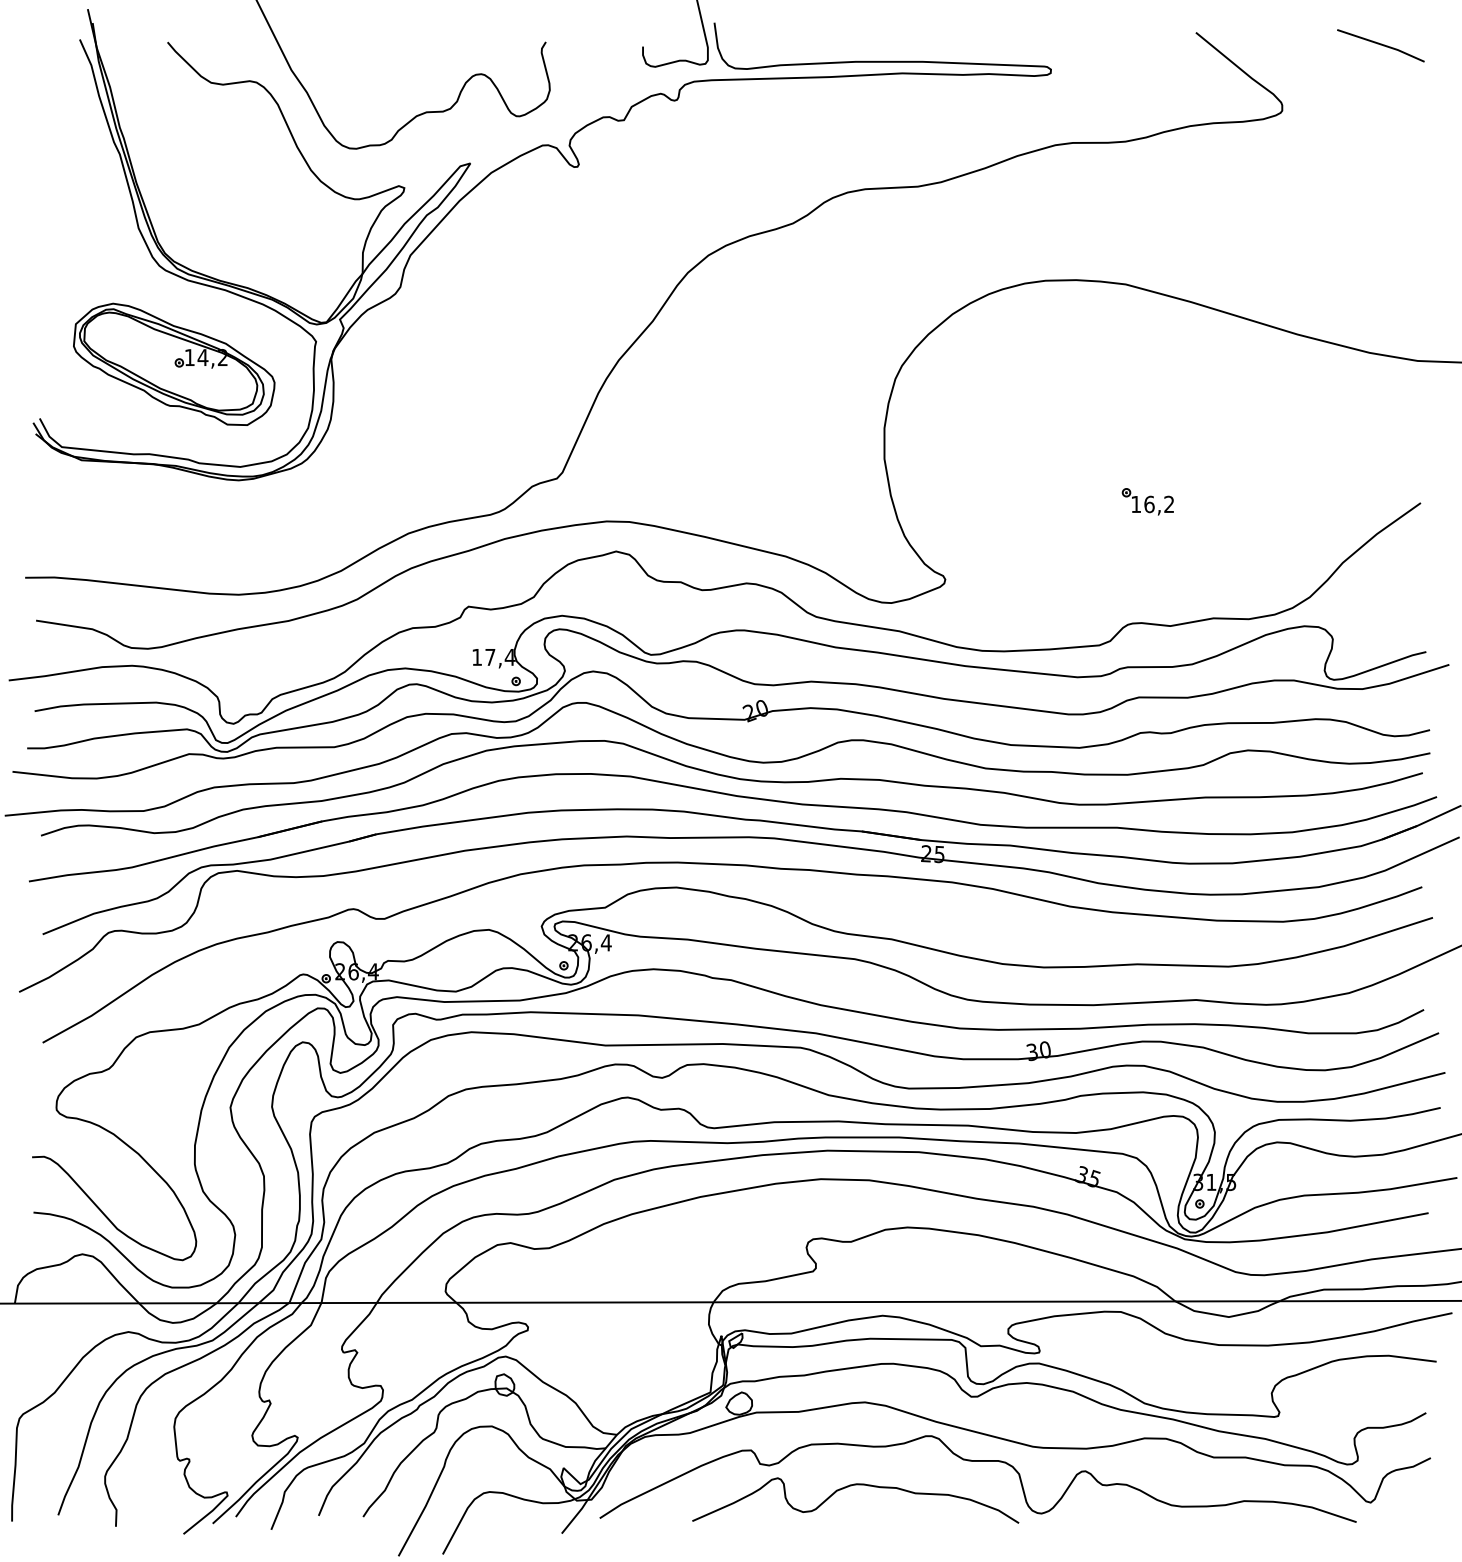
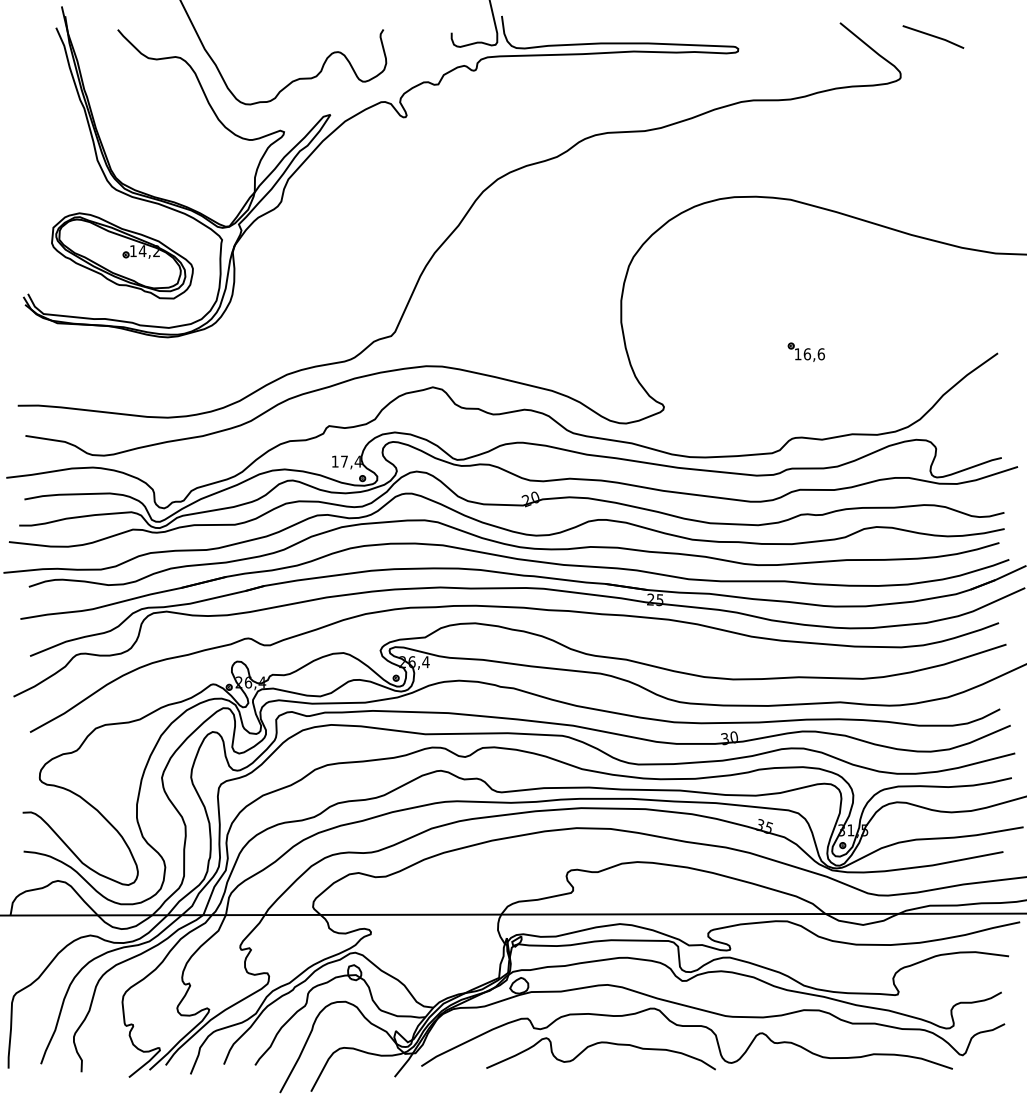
line: (1380, 45) -> (933, 36), moved
text: (1169, 504) -> (821, 354), 16,2 -> 16,6

